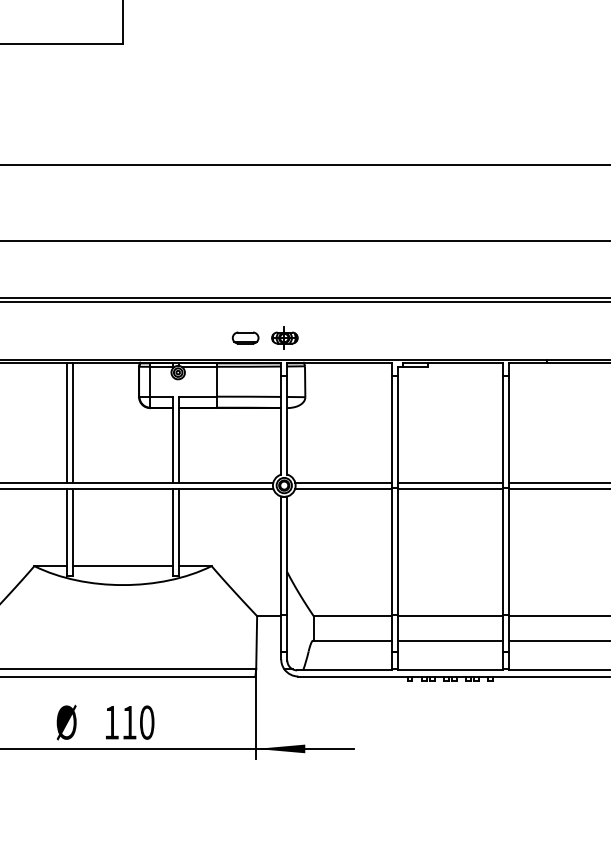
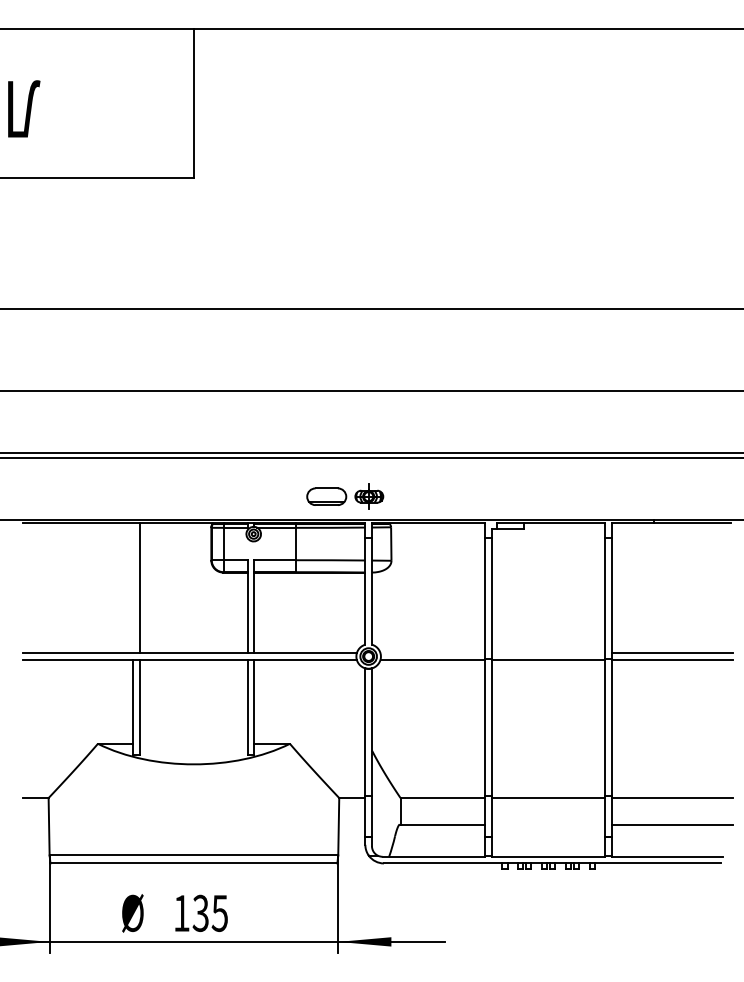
part: (245, 337) -> (326, 496), size x1.4
line: (67, 422) -> (133, 588), removed
line: (343, 482) -> (432, 653), removed
line: (450, 482) -> (548, 653), removed
line: (122, 565) -> (193, 743), removed
line: (450, 640) -> (548, 824), removed
text: (137, 722) -> (209, 913), 110 -> 135

